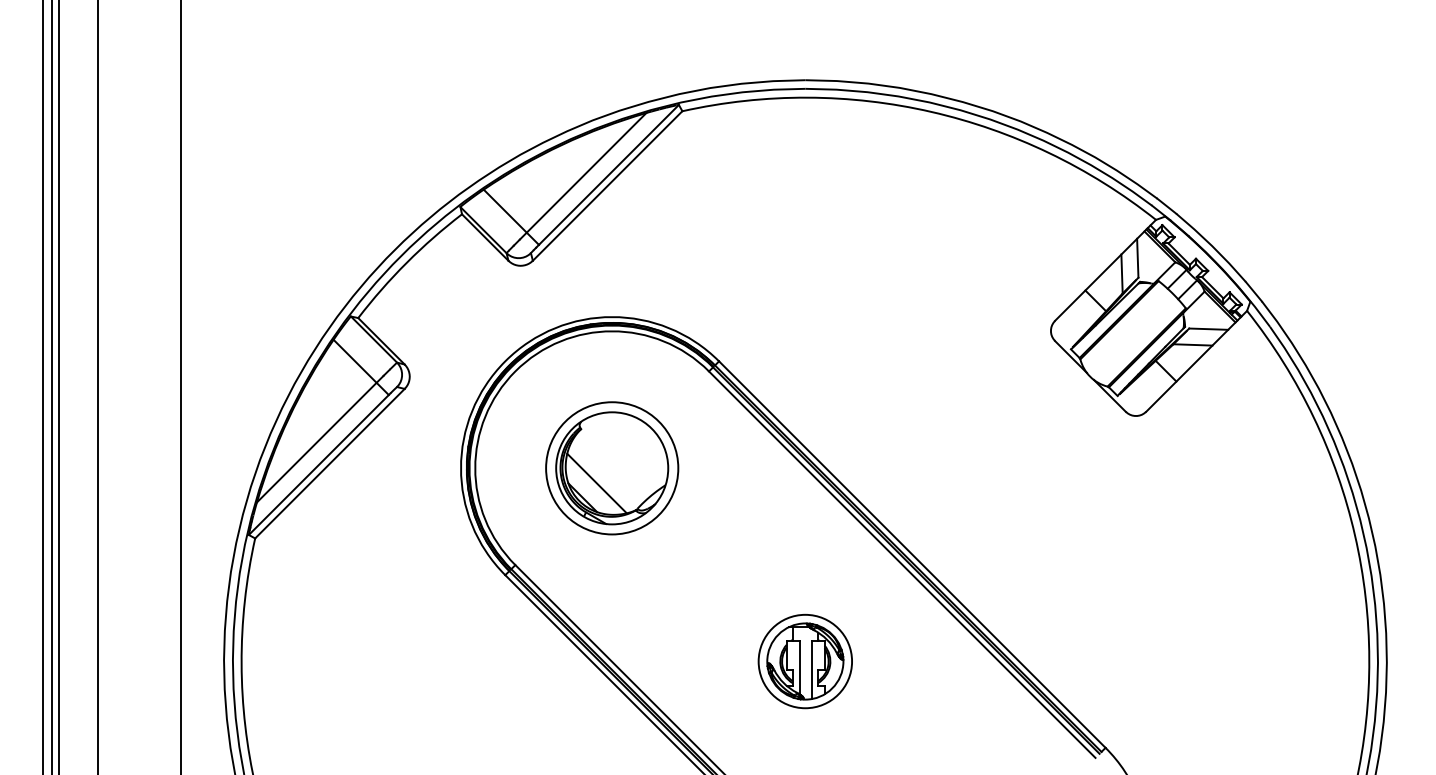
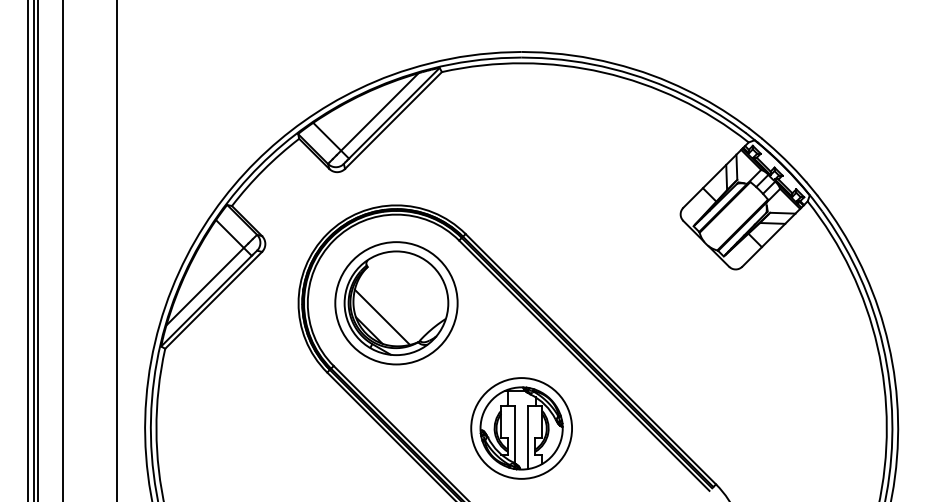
part: (612, 468) -> (396, 303), size x1.43
part: (805, 661) -> (521, 428), size x1.67

